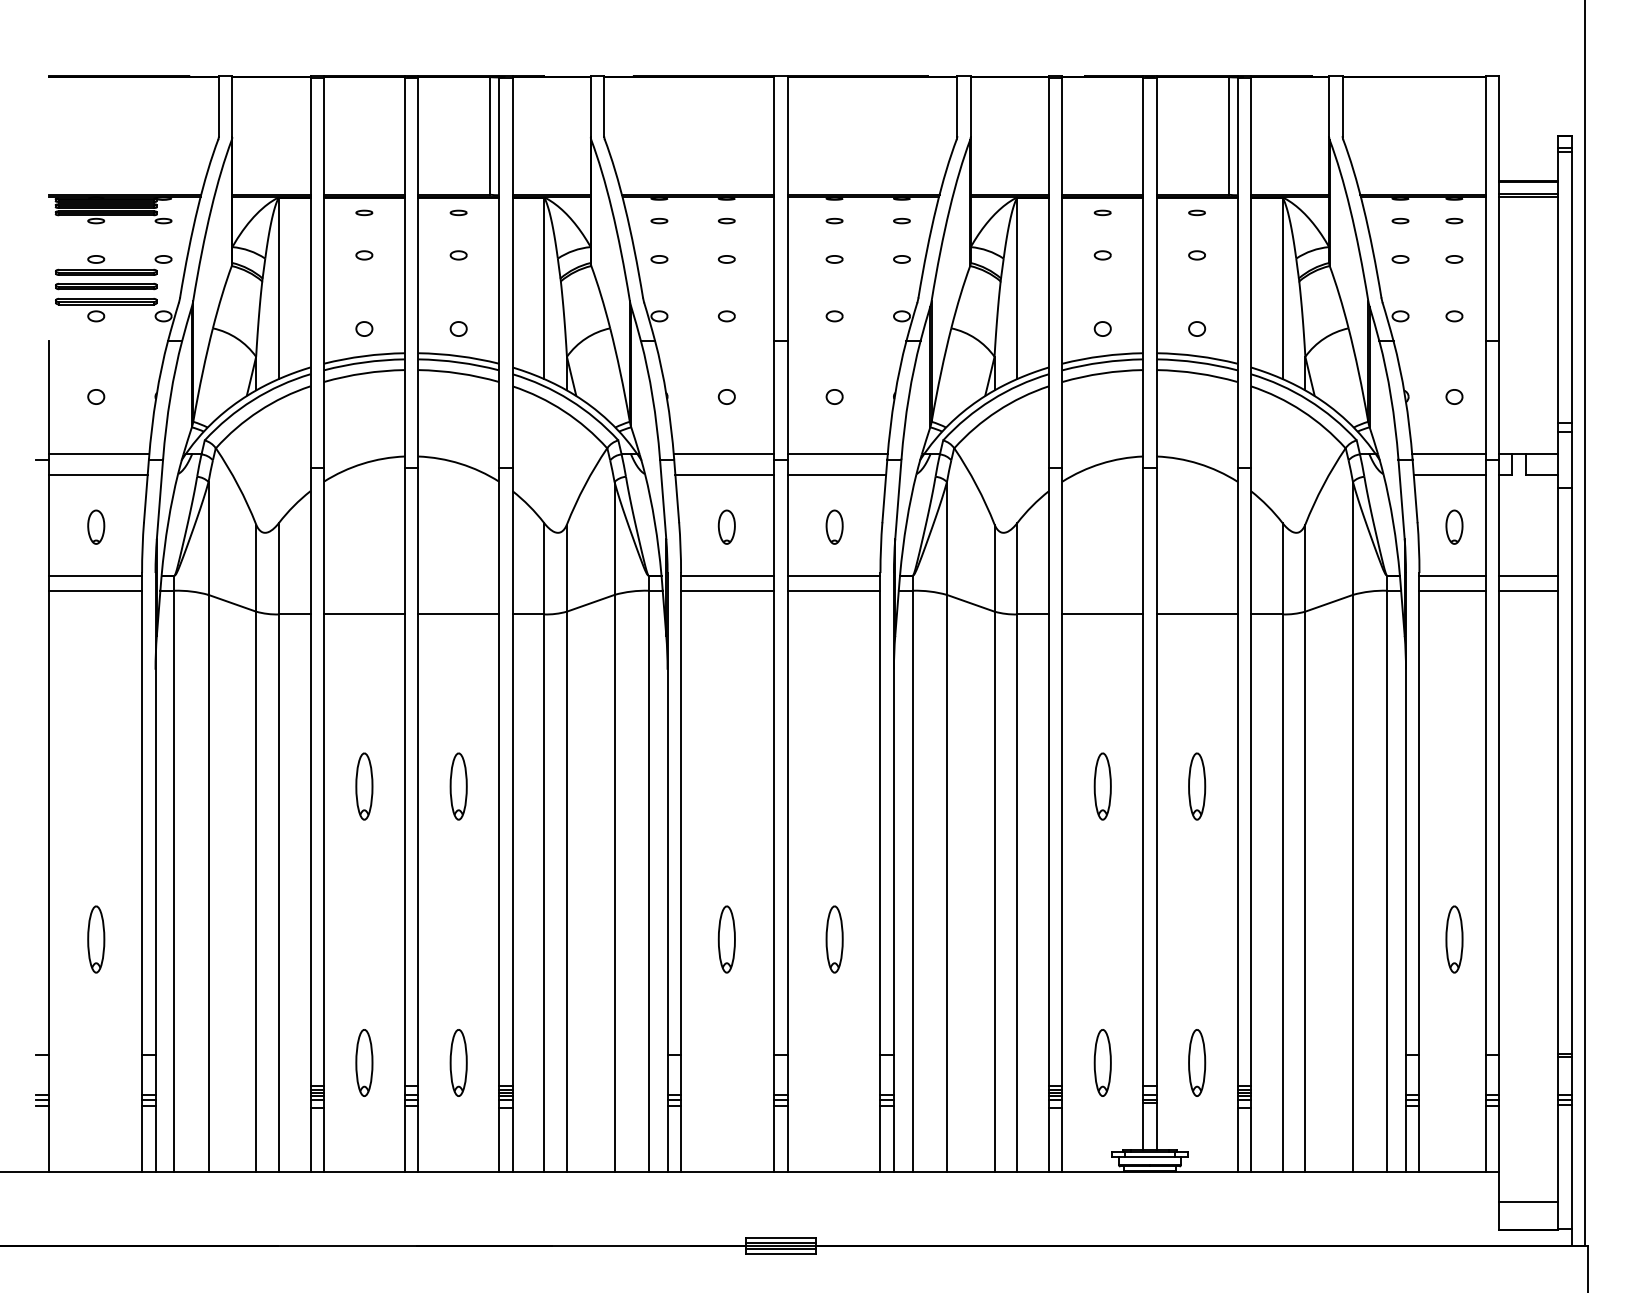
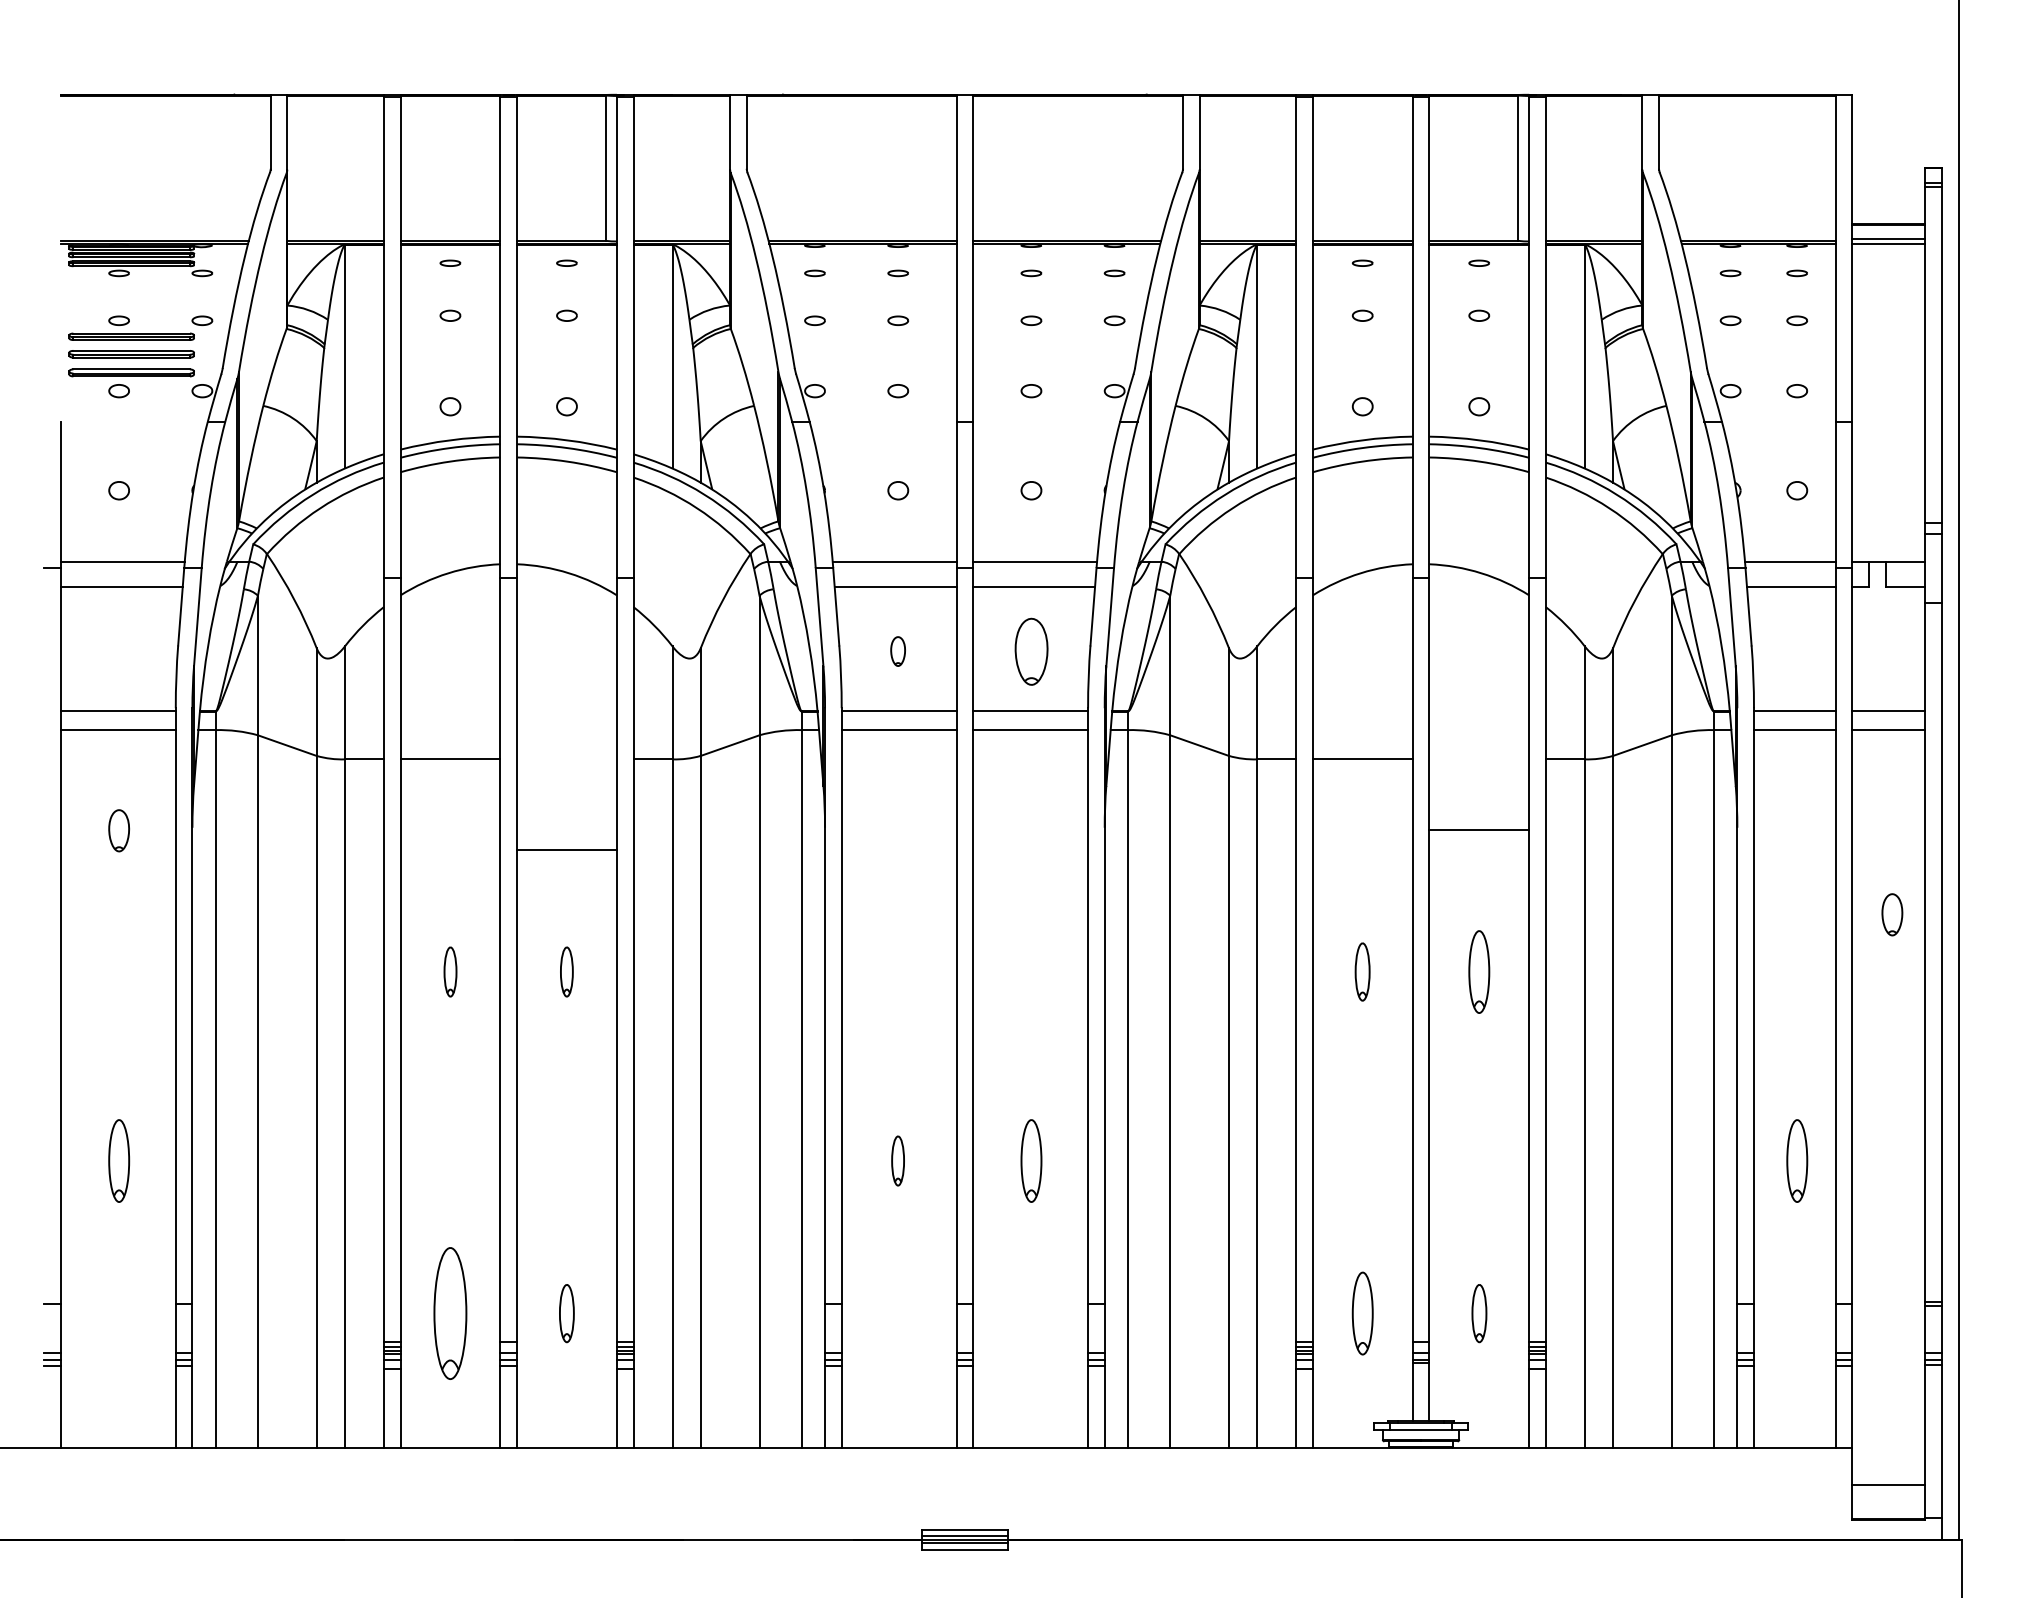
part: (96, 526) -> (119, 829), moved
part: (726, 526) -> (897, 650), size x0.7
part: (834, 526) -> (1031, 650), size x1.6
part: (1454, 526) -> (1892, 913), moved
line: (458, 614) -> (566, 849), moved
line: (1196, 614) -> (1478, 829), moved
part: (364, 786) -> (450, 971), size x0.6
part: (458, 786) -> (566, 971), size x0.6
part: (1102, 786) -> (1362, 971), size x0.7
part: (726, 939) -> (897, 1161), size x0.6
part: (364, 1062) -> (450, 1312), size x1.6
part: (458, 1062) -> (566, 1312), size x0.7
part: (1197, 1062) -> (1479, 1312), size x0.7

